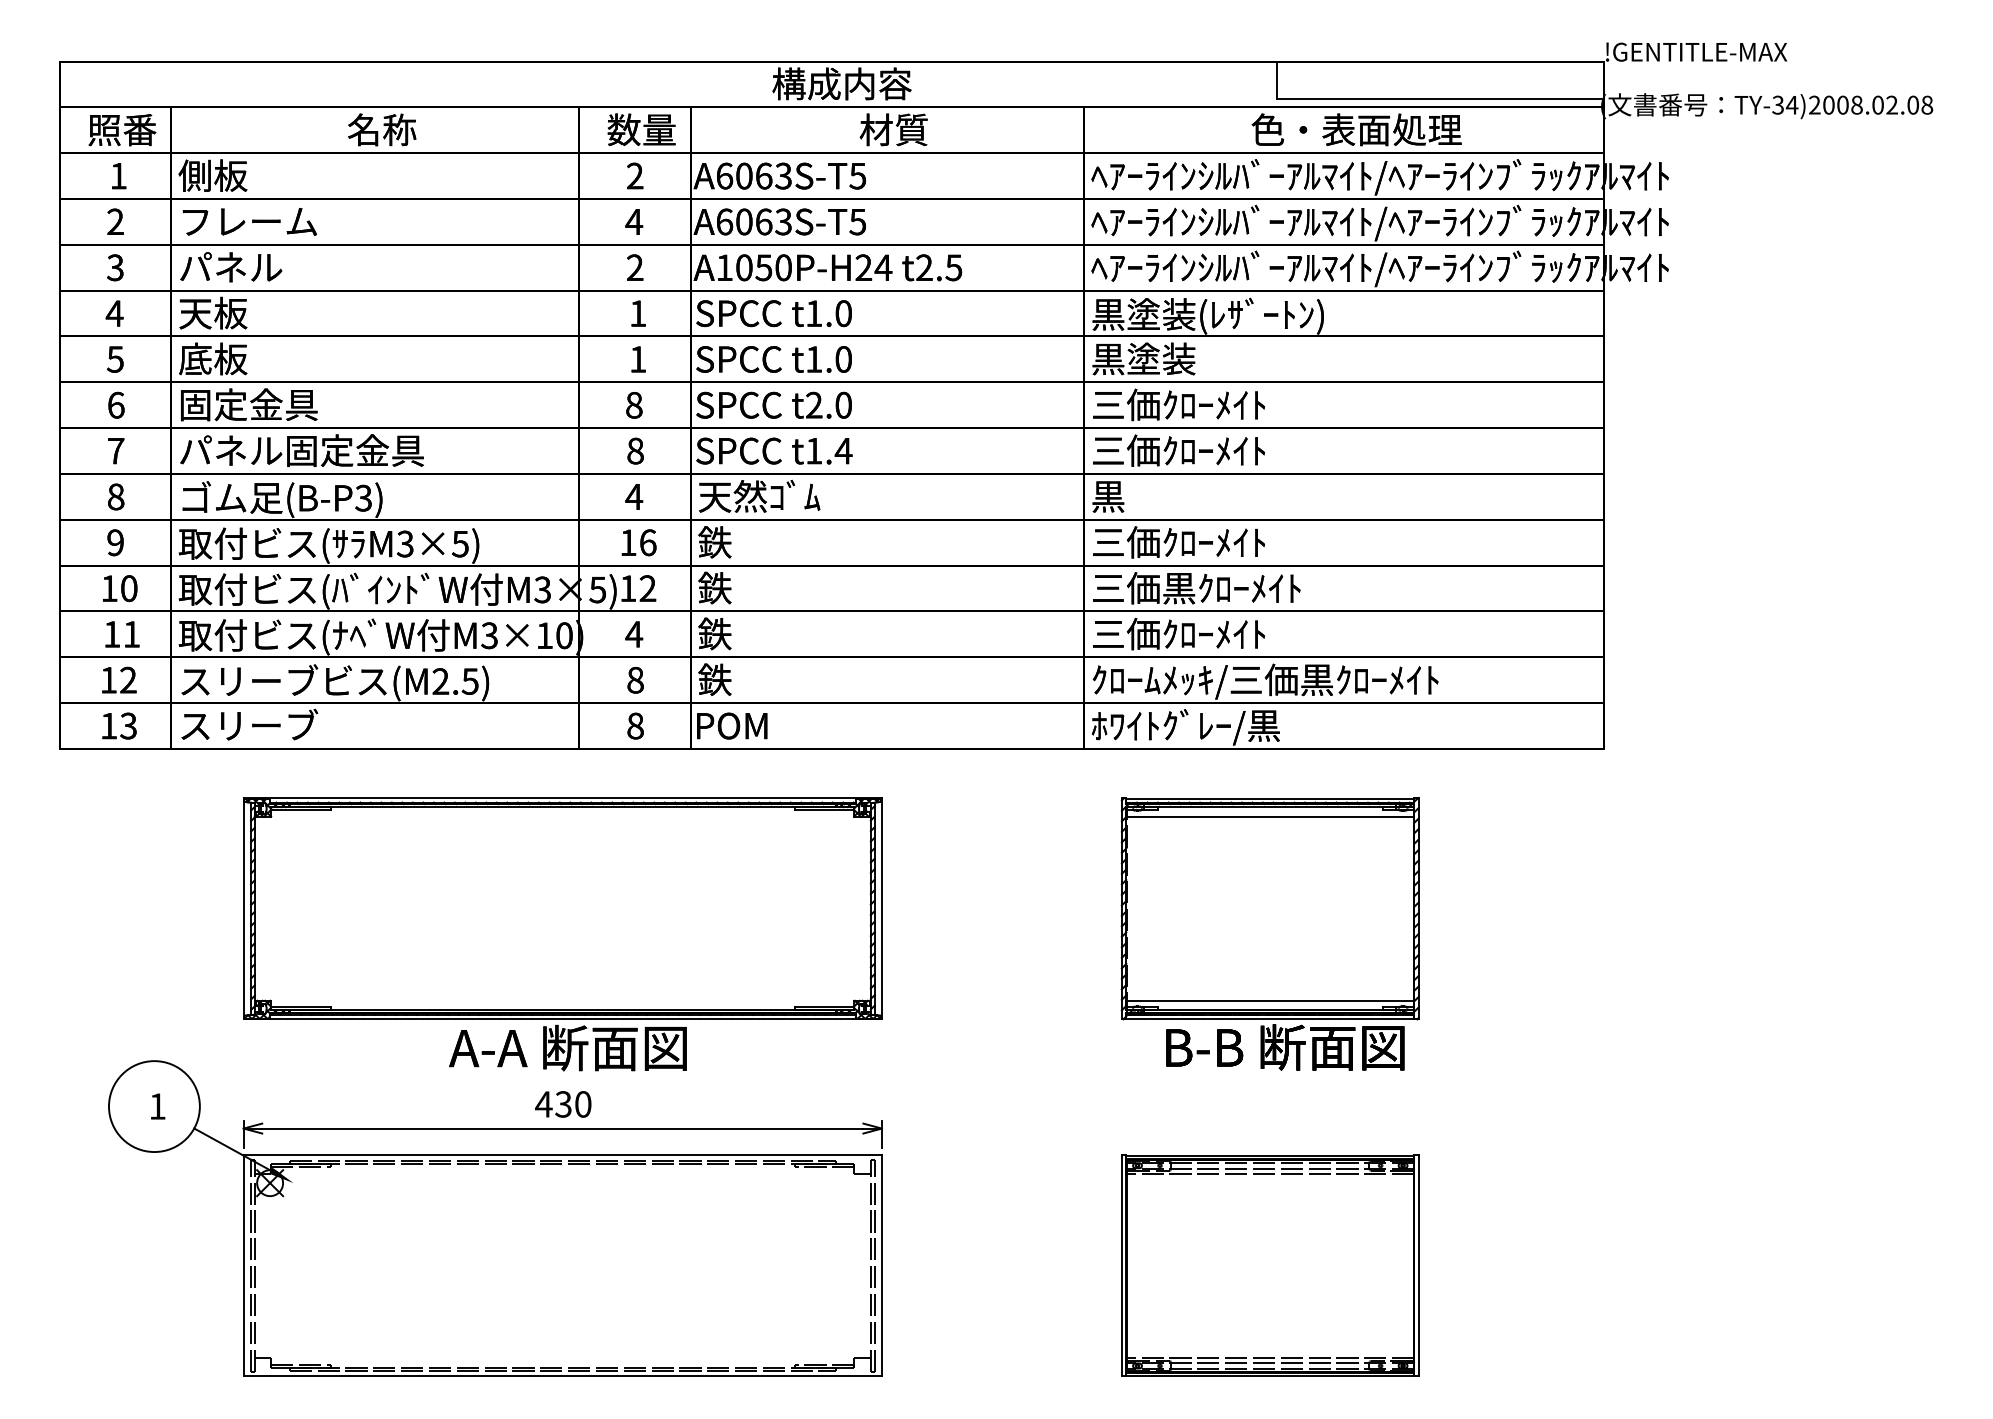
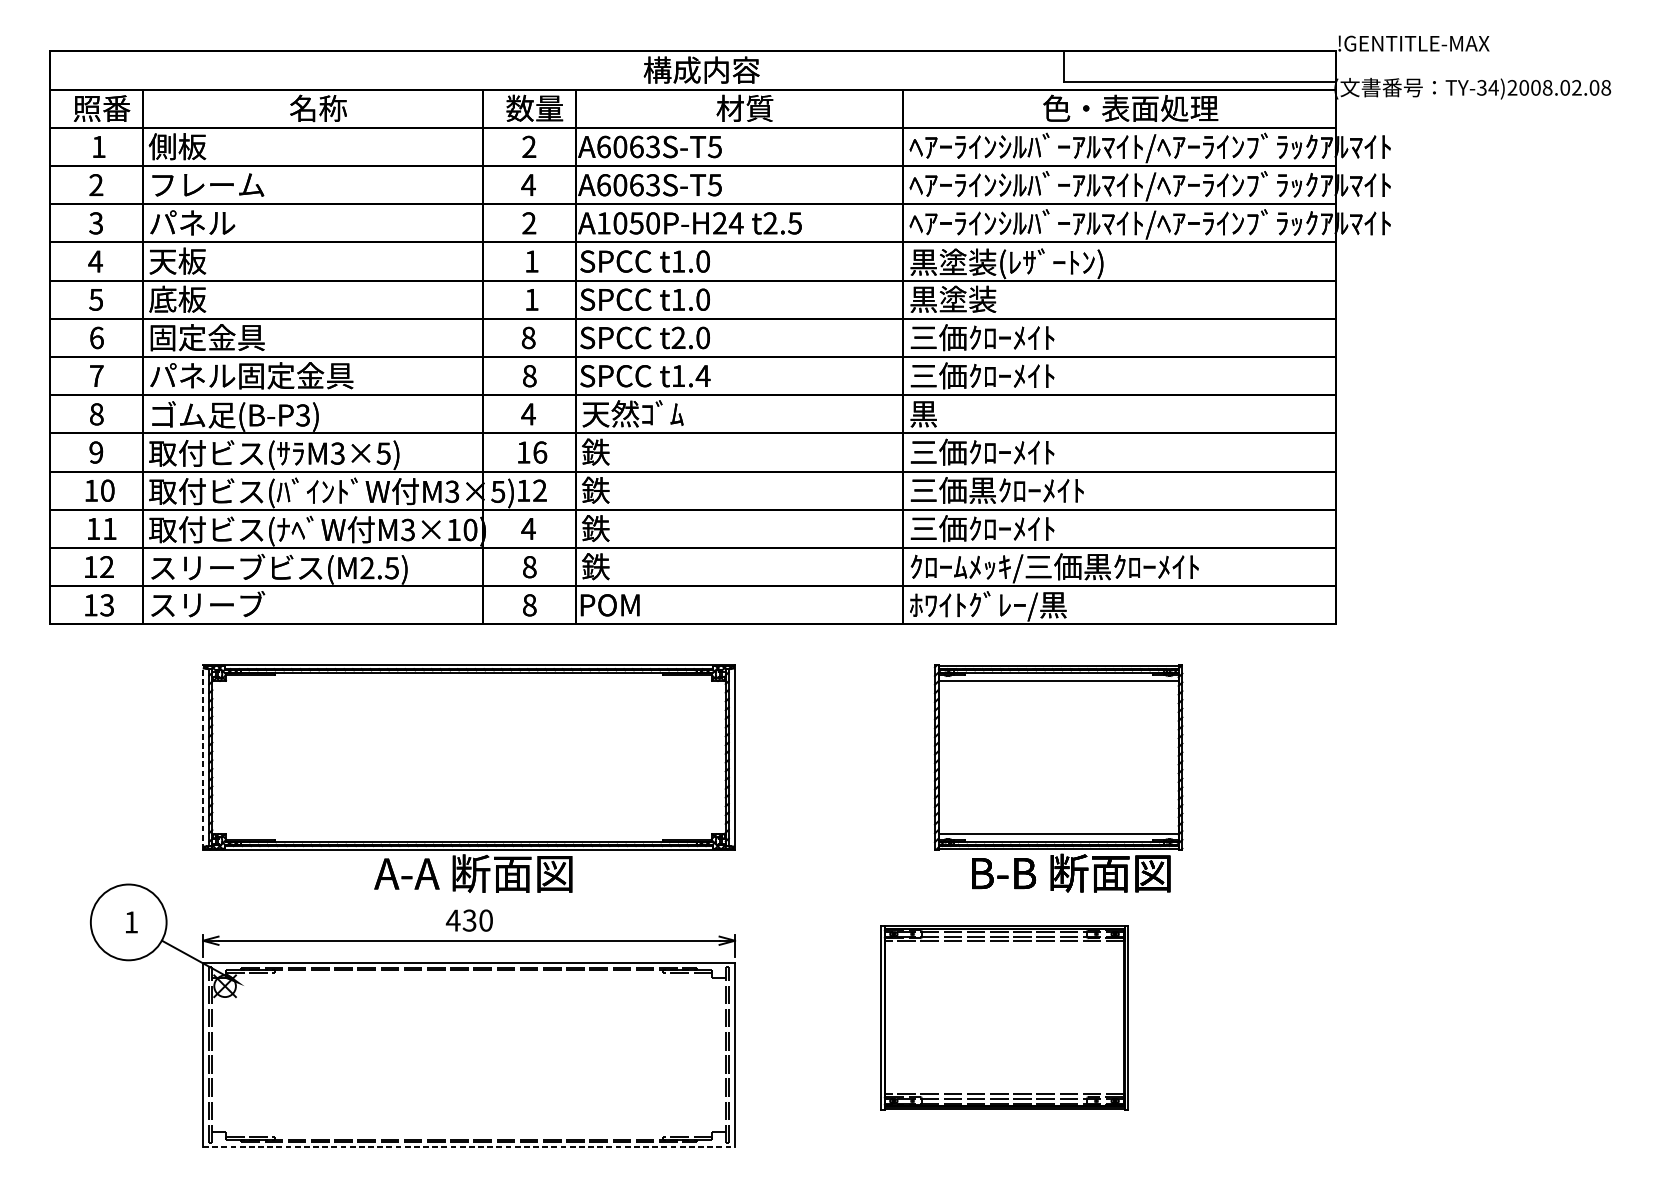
line: (243, 908) -> (202, 757), solid -> dashed
part: (1270, 1265) -> (1004, 1017), moved
line: (563, 1376) -> (469, 1147), solid -> dashed

